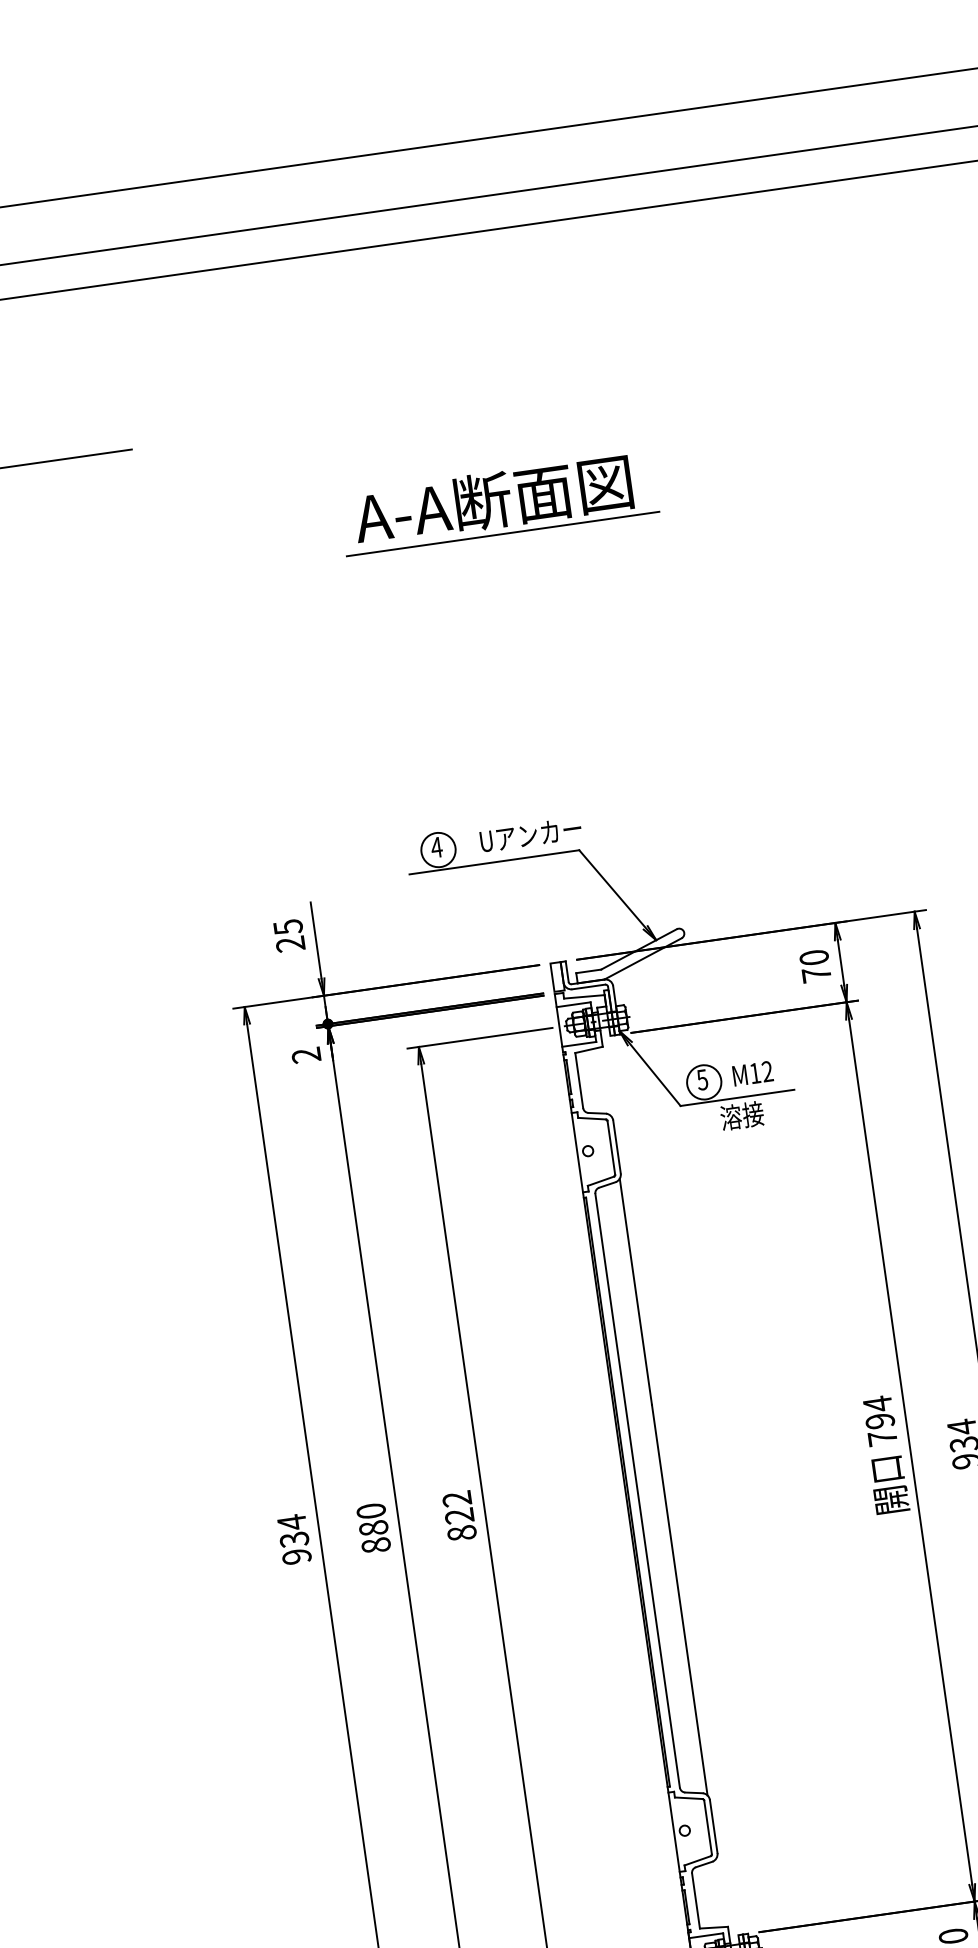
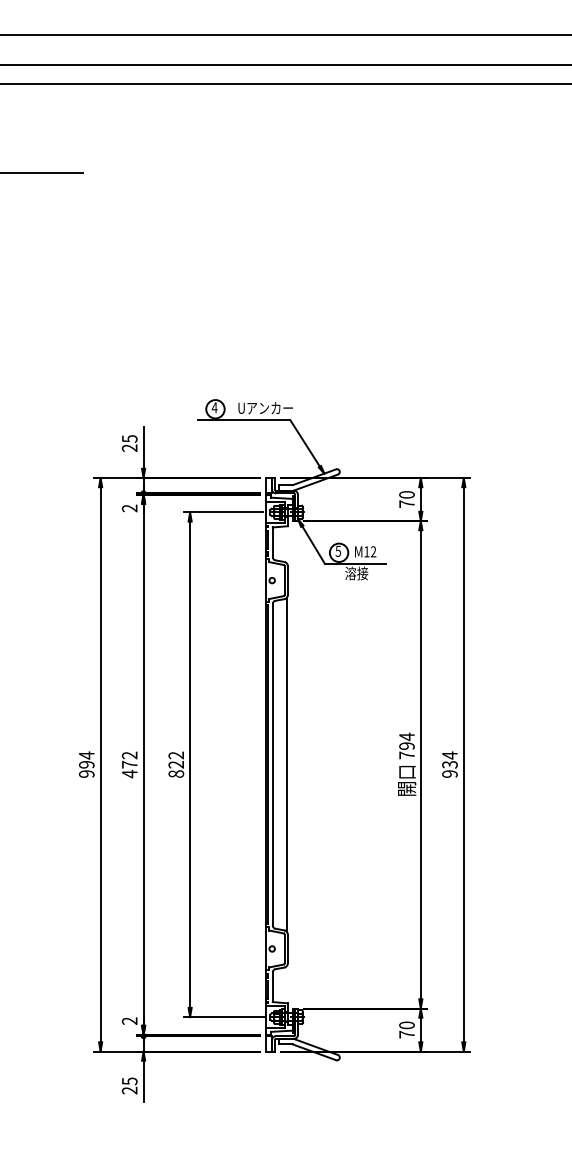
part: (498, 503) -> (273, 229), removed
text: (373, 1527) -> (129, 764), 880 -> 472
text: (293, 1539) -> (86, 764), 934 -> 994

